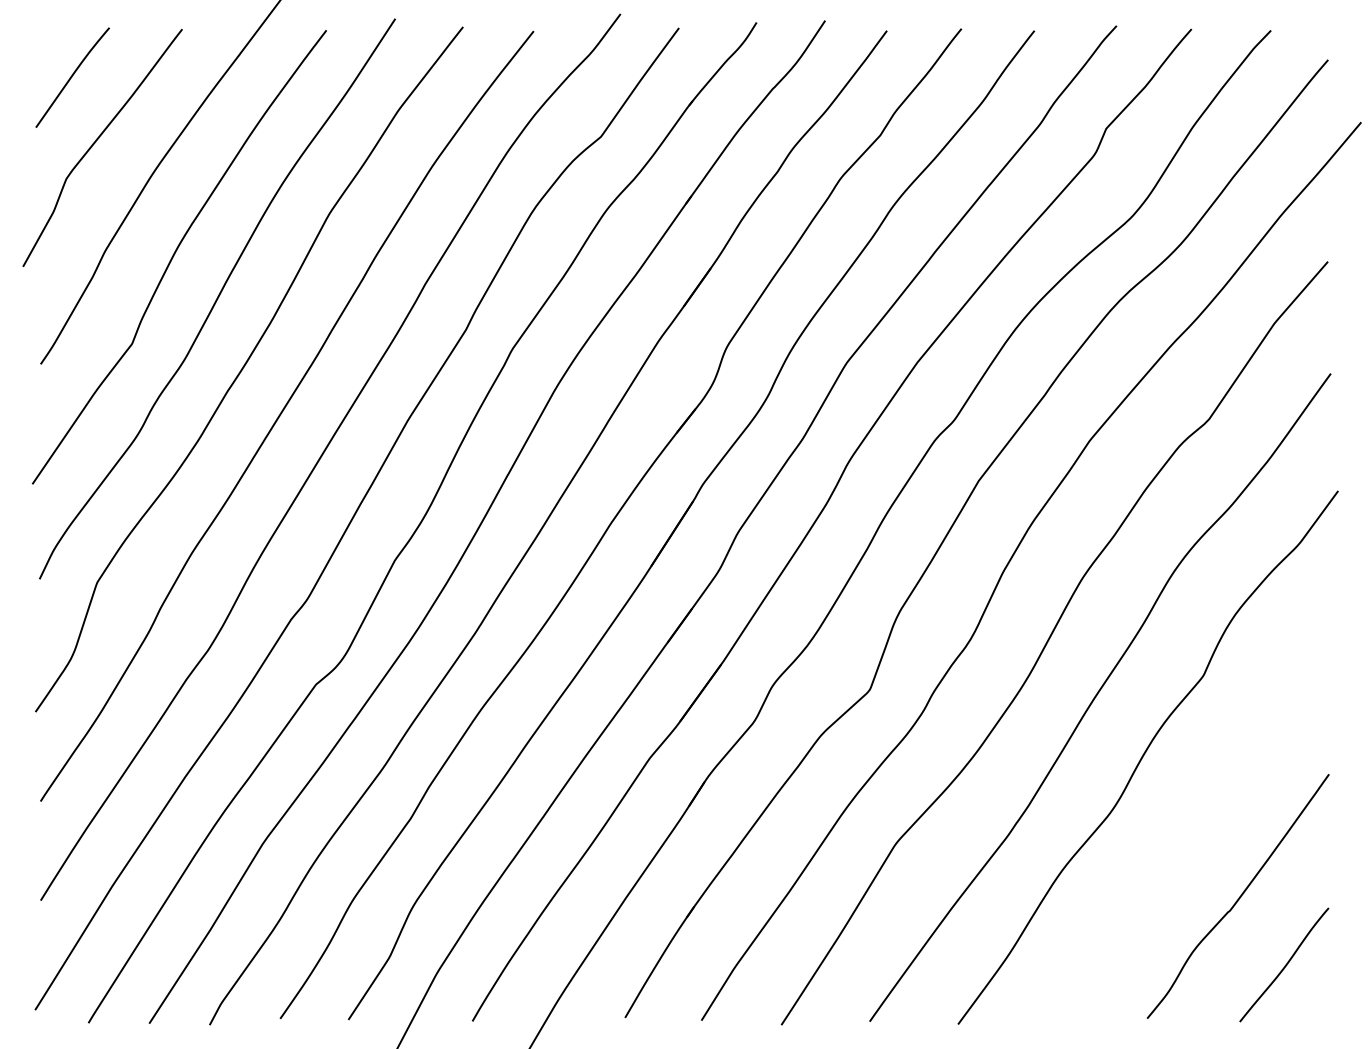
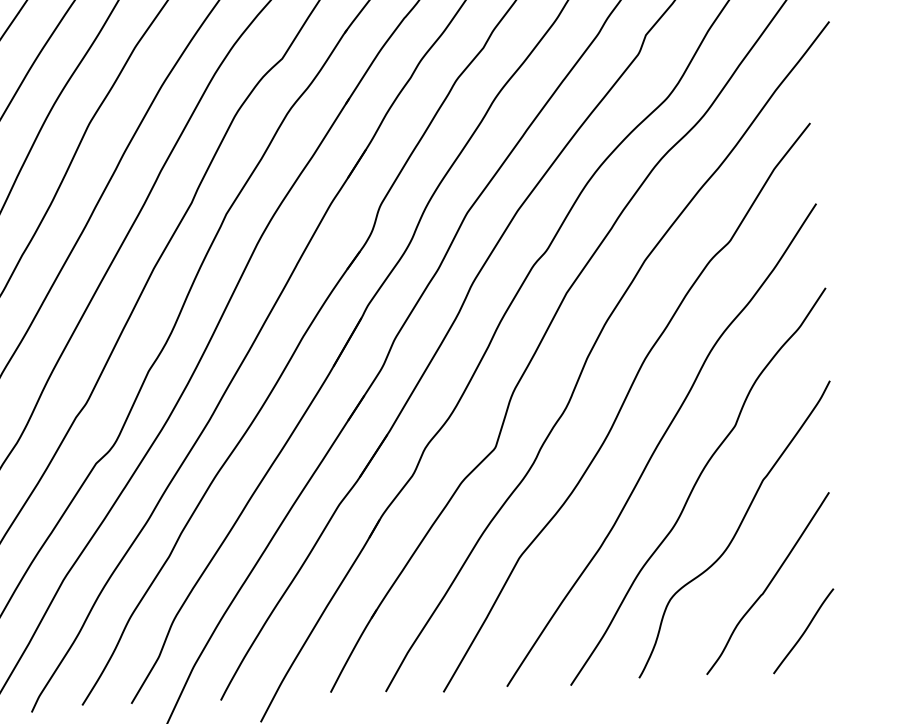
curve: (1198, 820) -> (736, 530), added

